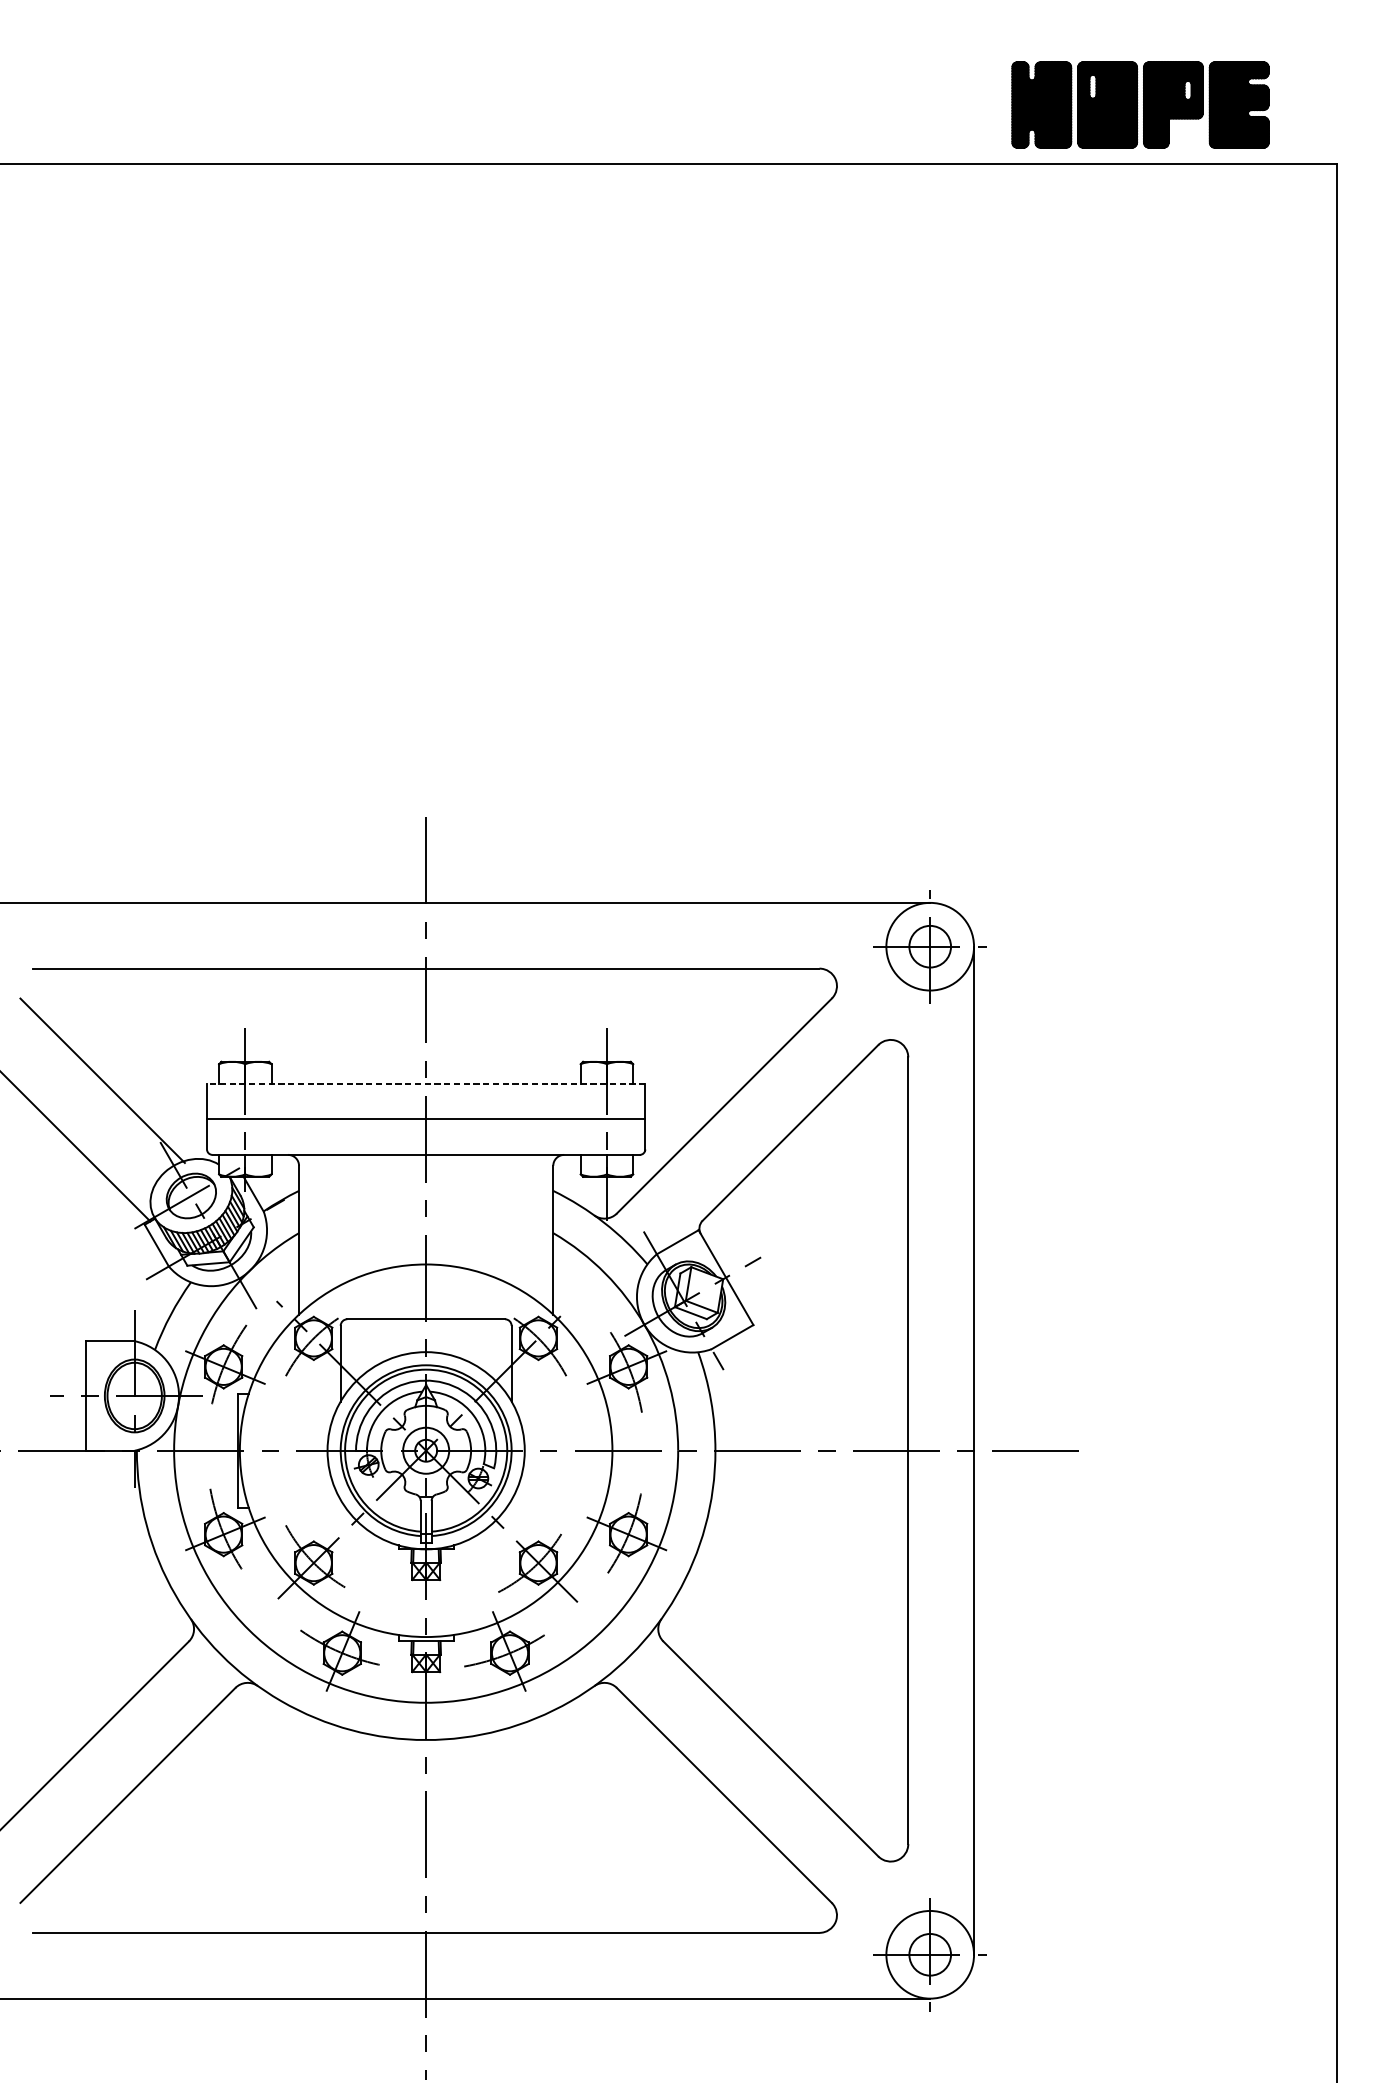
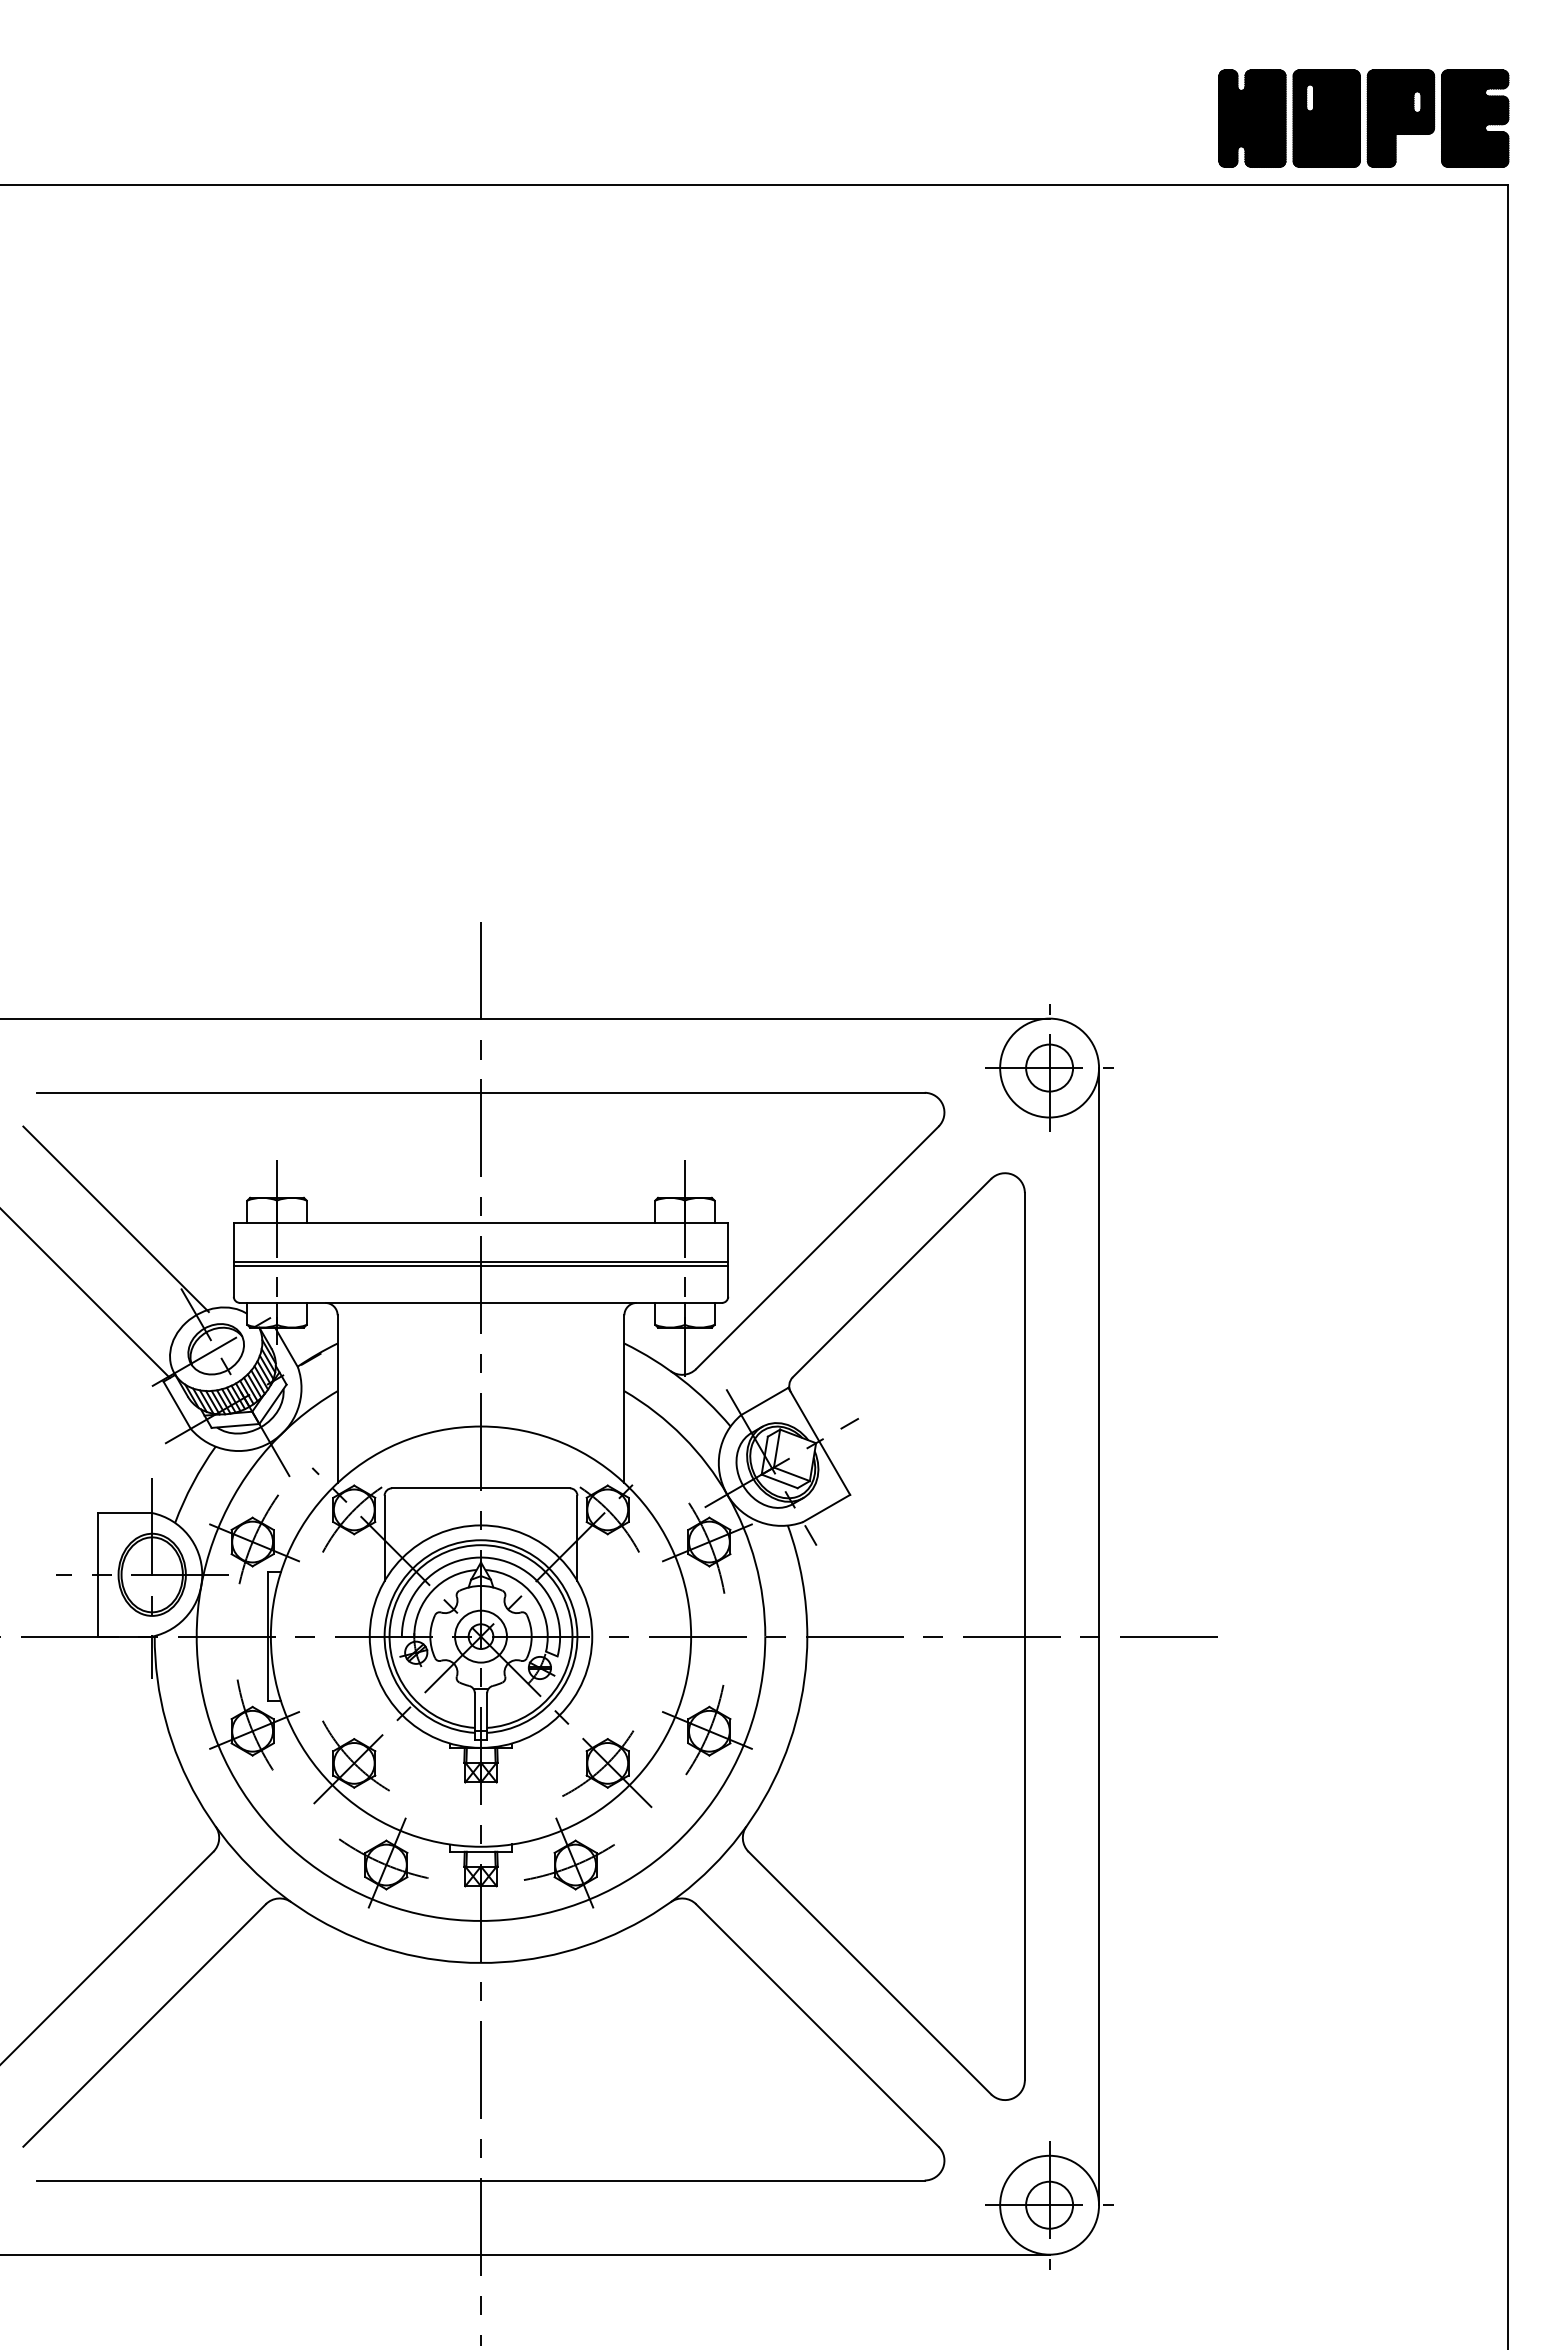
part: (1140, 104) -> (1363, 118), moved
line: (425, 1083) -> (480, 1222), dashed -> solid
line: (425, 1121) -> (480, 1265), added

